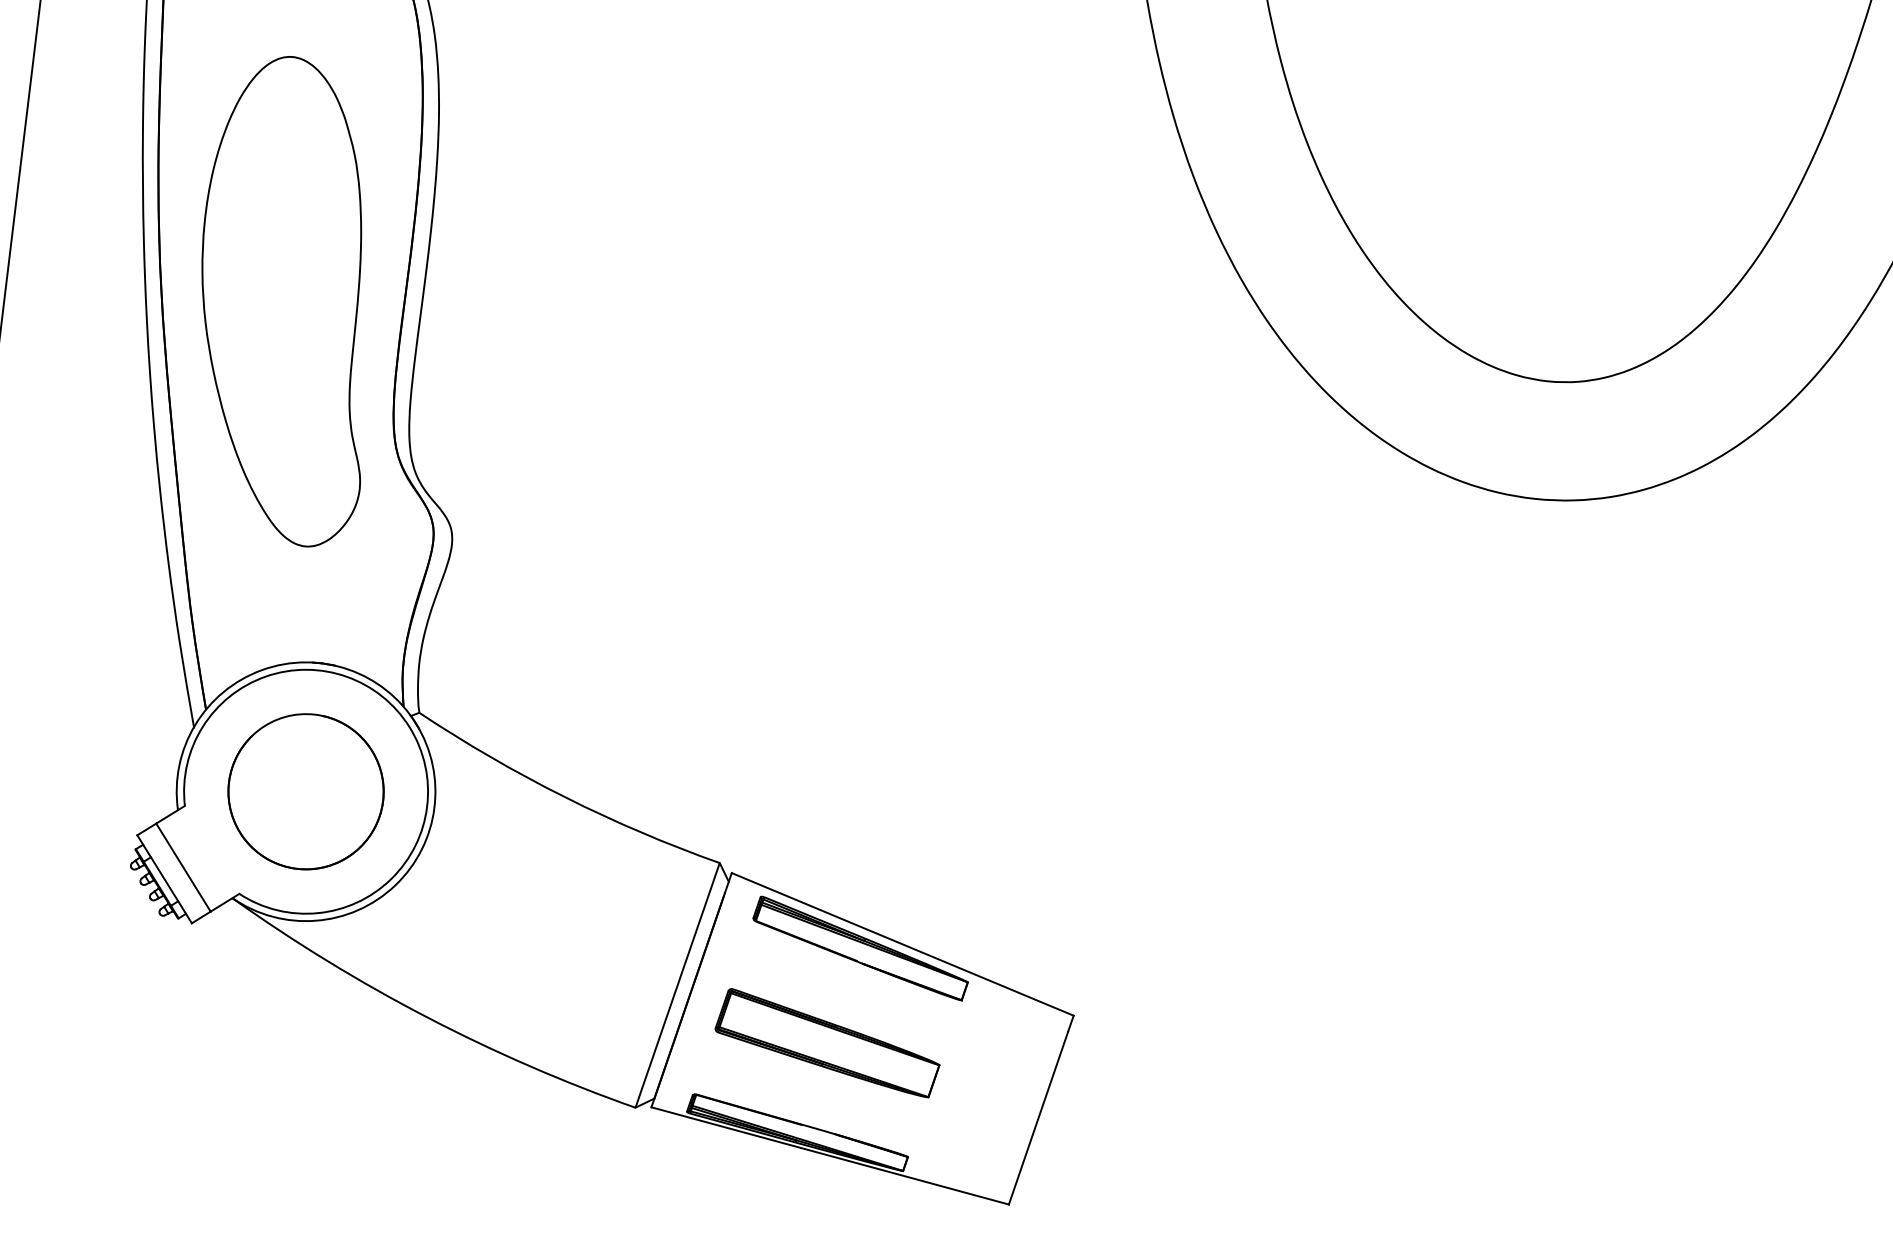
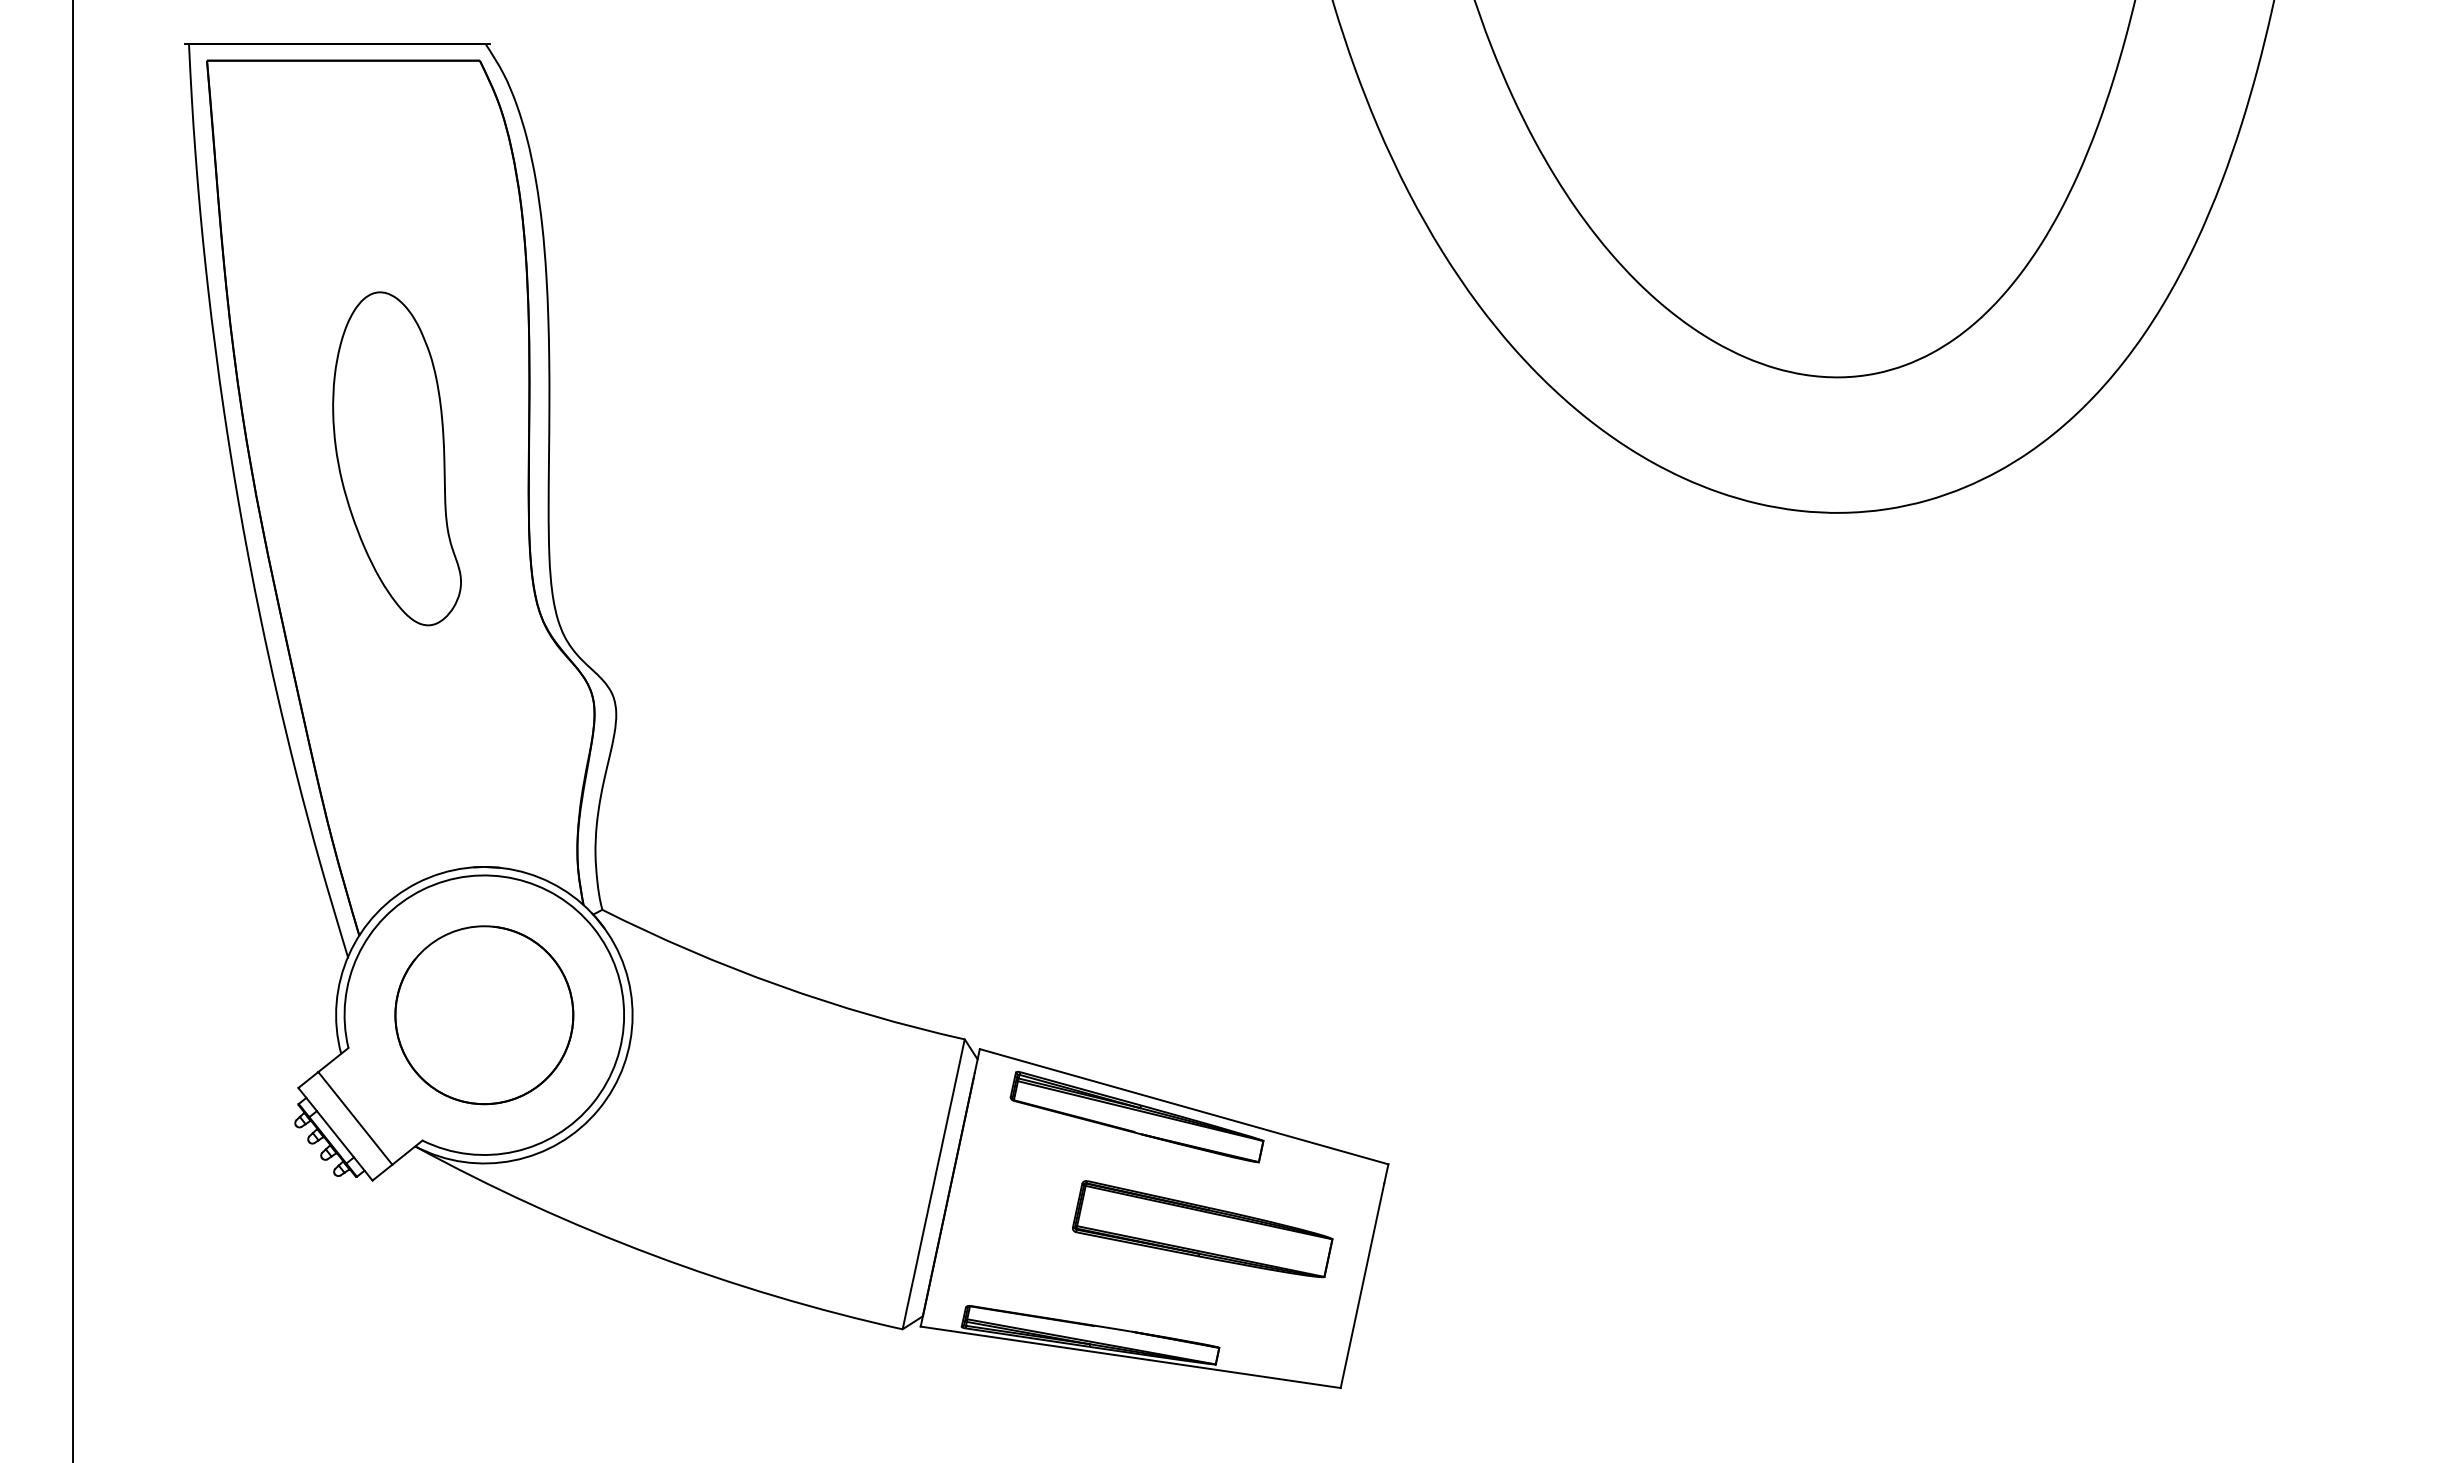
part: (288, 300) -> (396, 458), size x0.6
part: (827, 1043) -> (1202, 1229), moved

